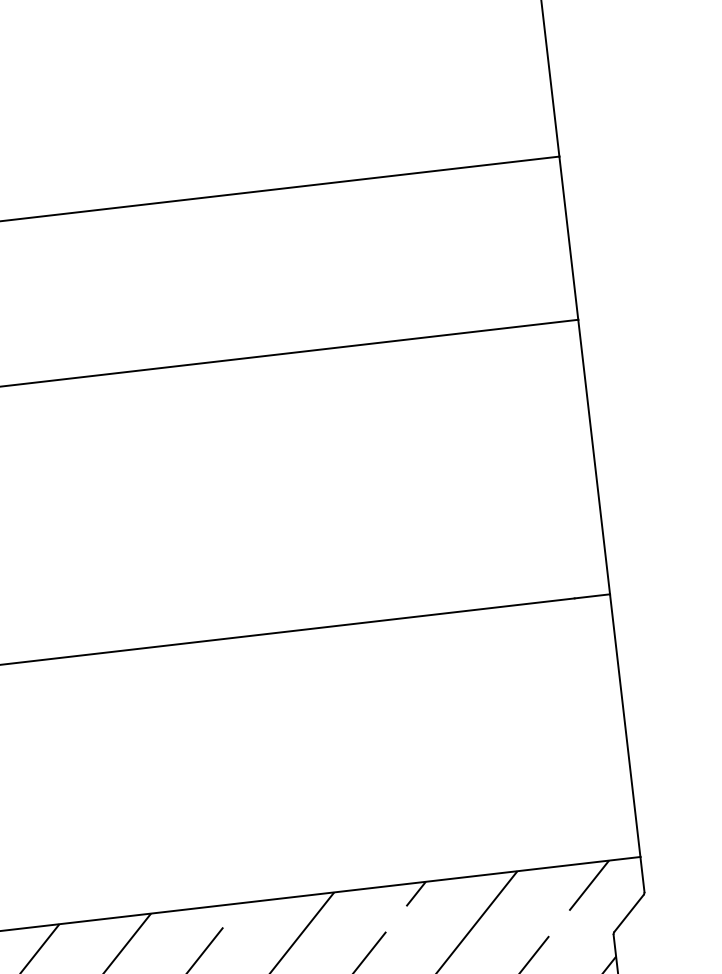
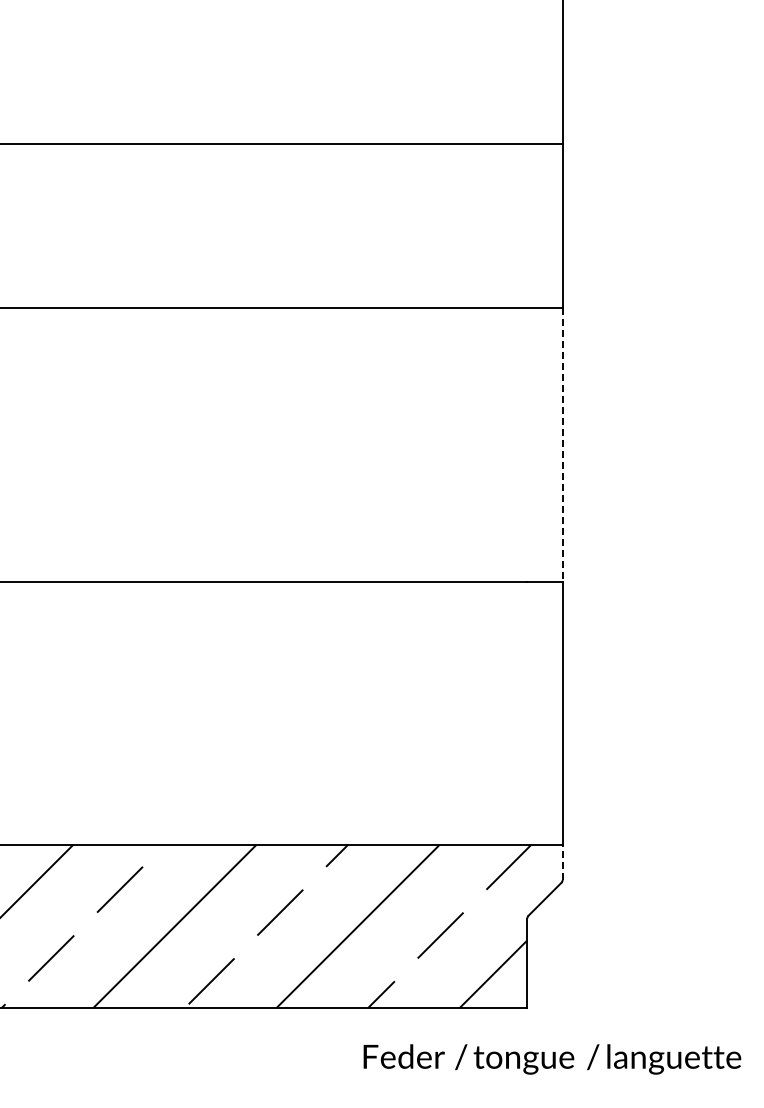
line: (594, 457) -> (562, 445), solid -> dashed
line: (642, 874) -> (562, 862), solid -> dashed

